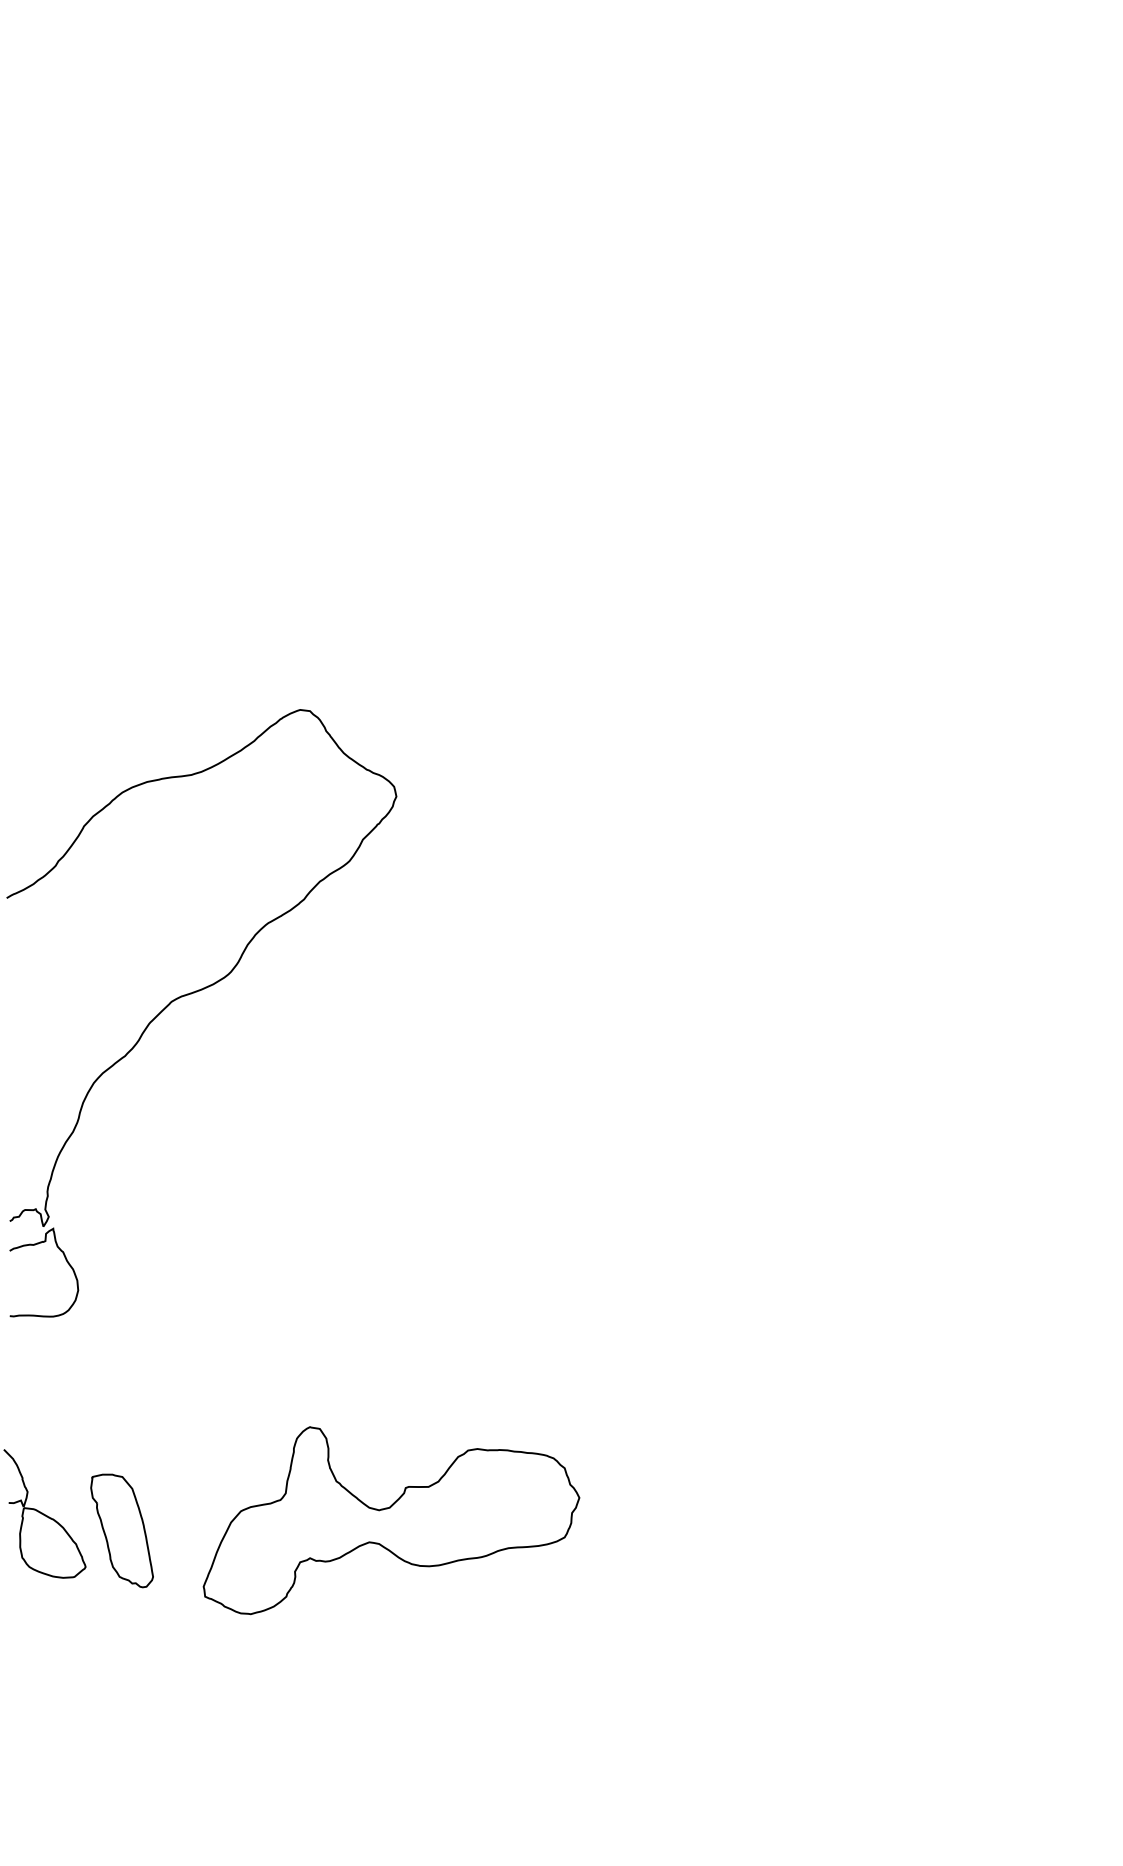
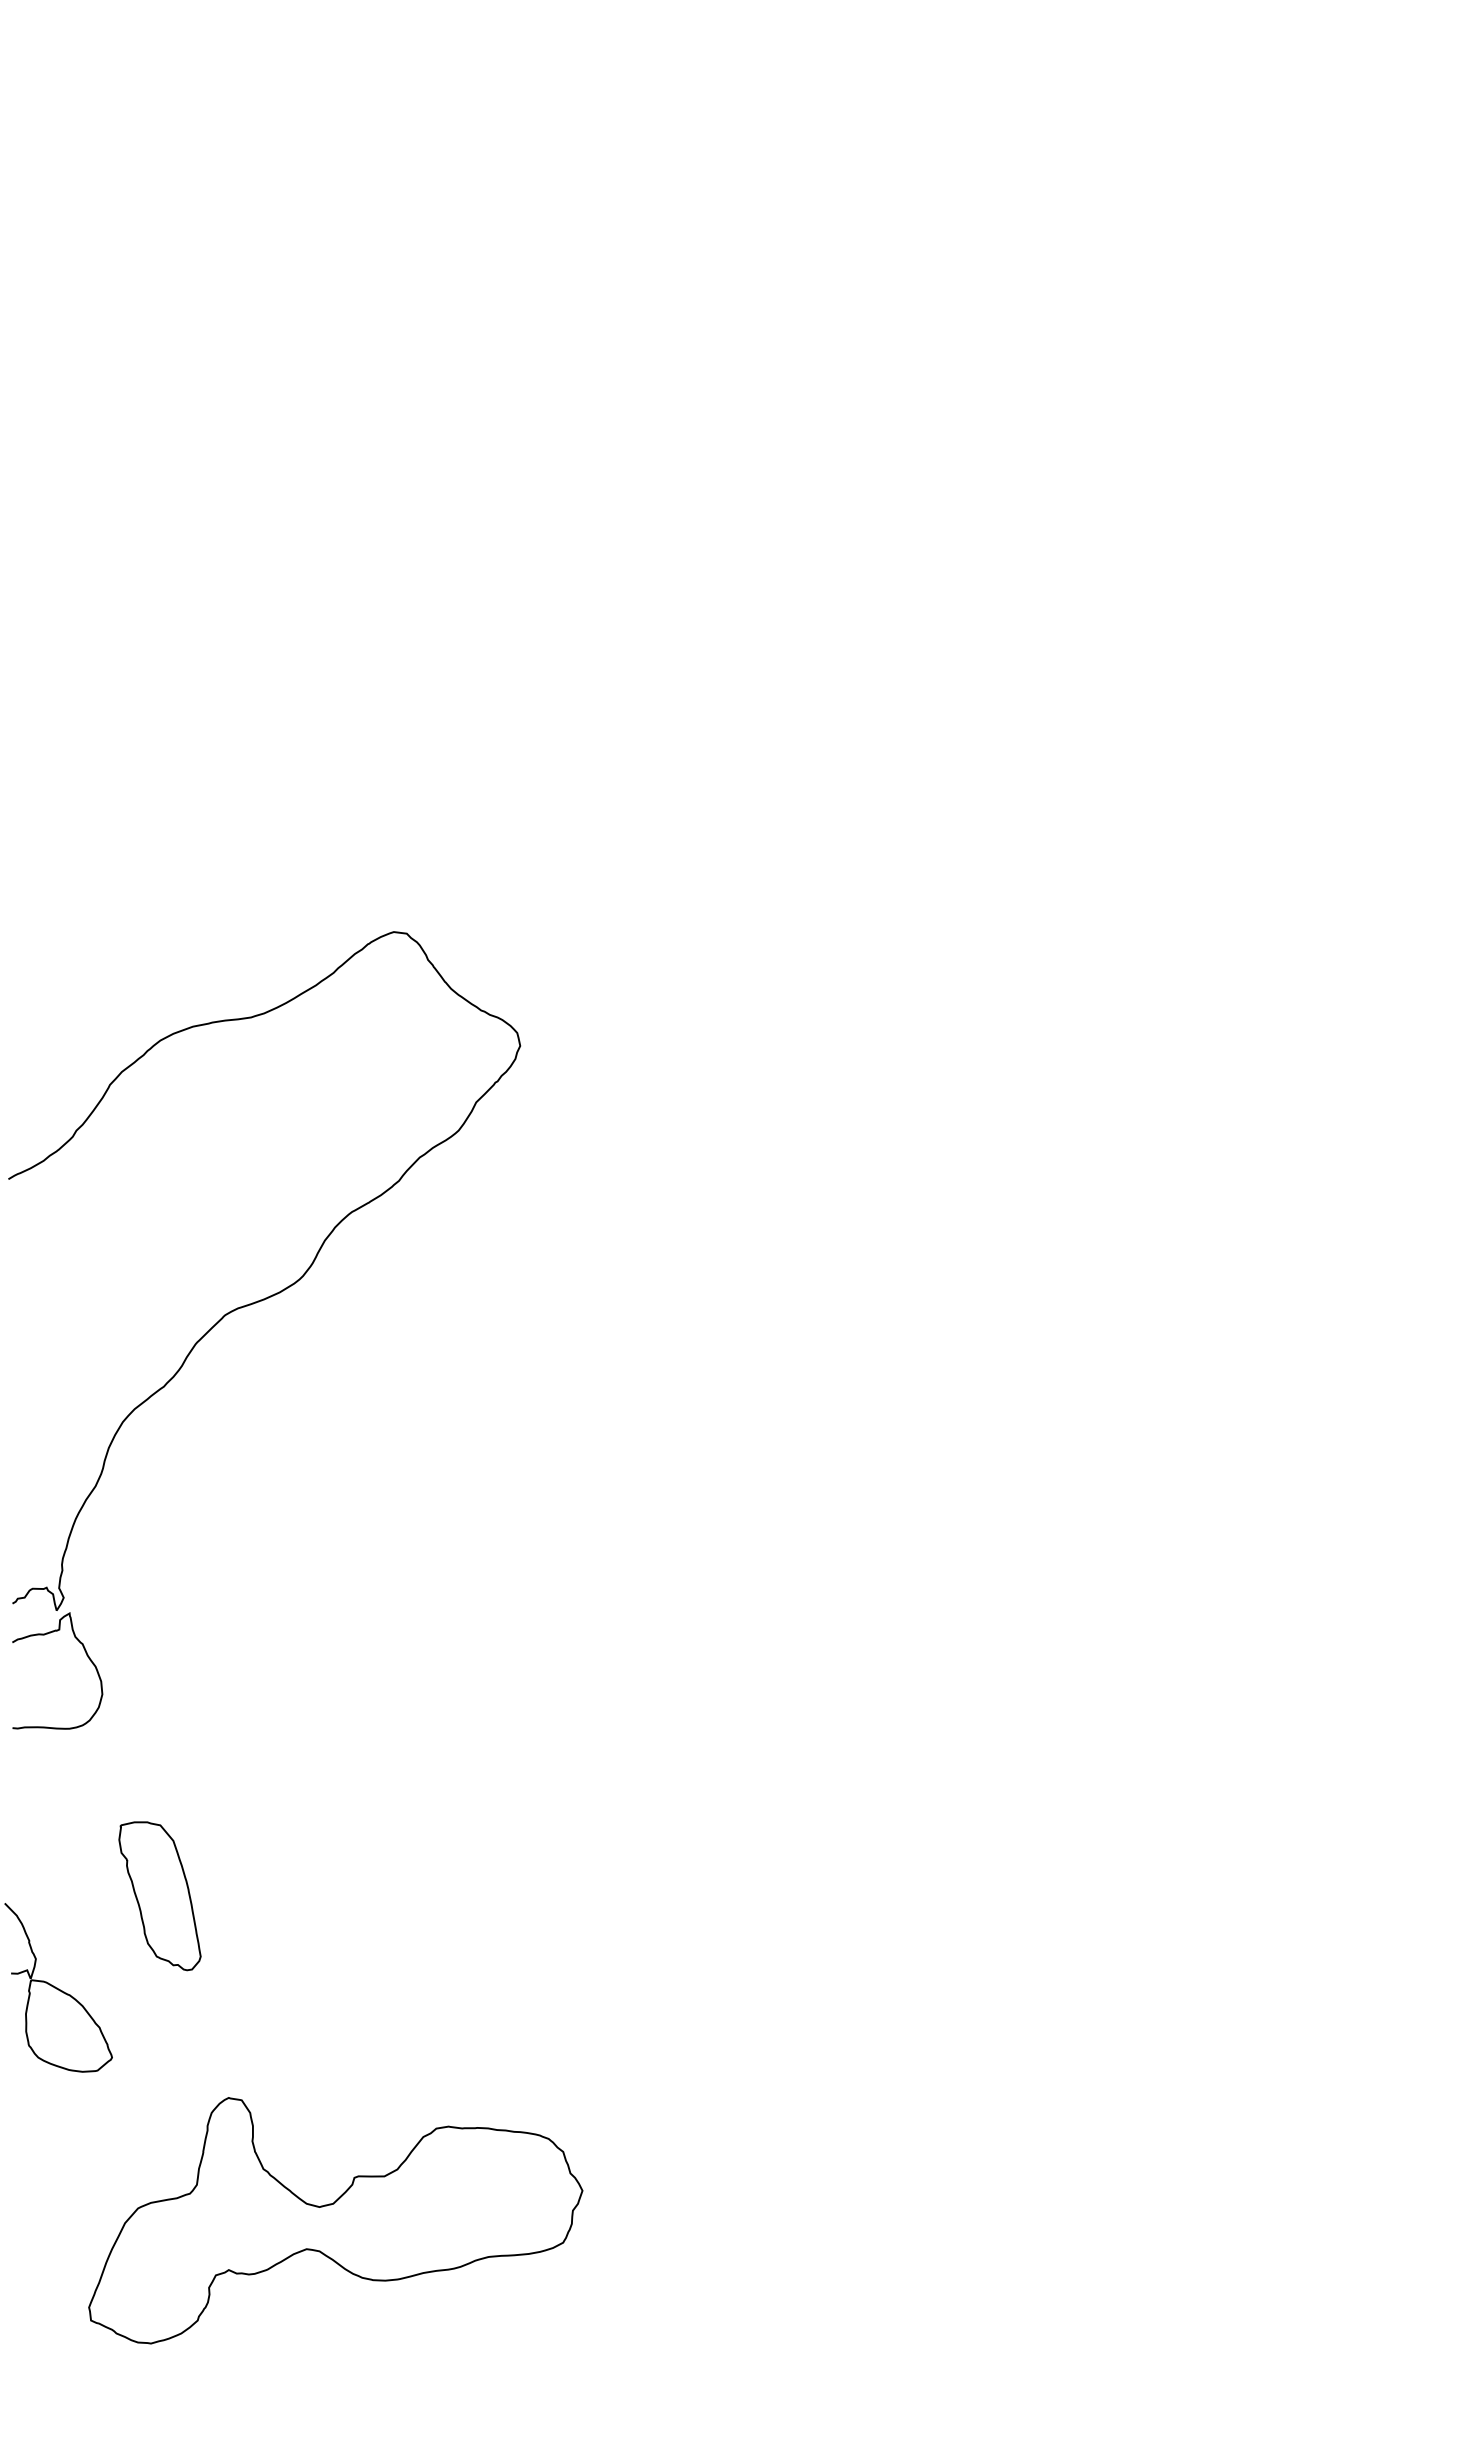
part: (391, 1520) -> (335, 2220), moved
part: (121, 1531) -> (159, 1896), moved

